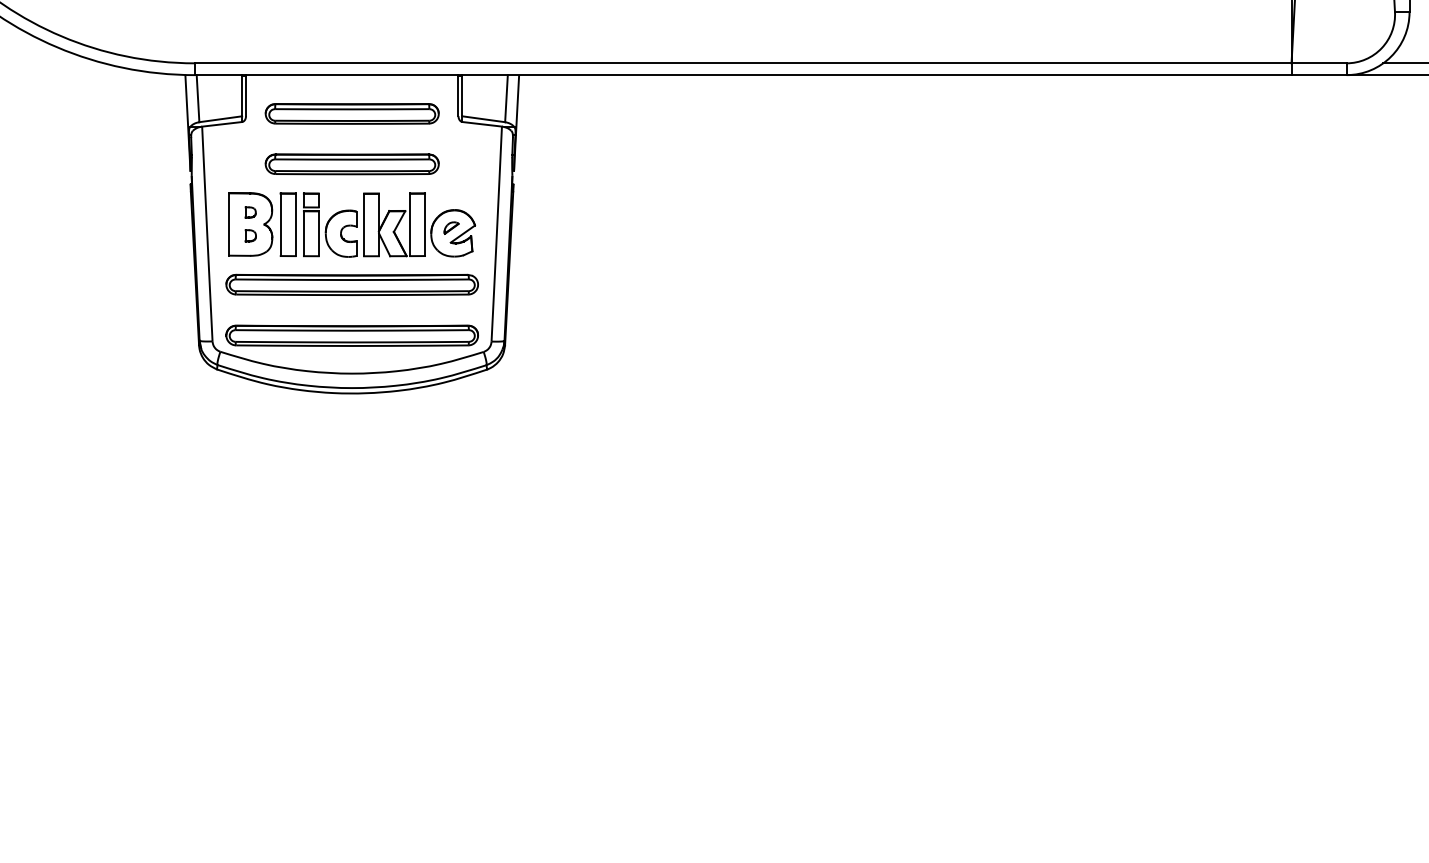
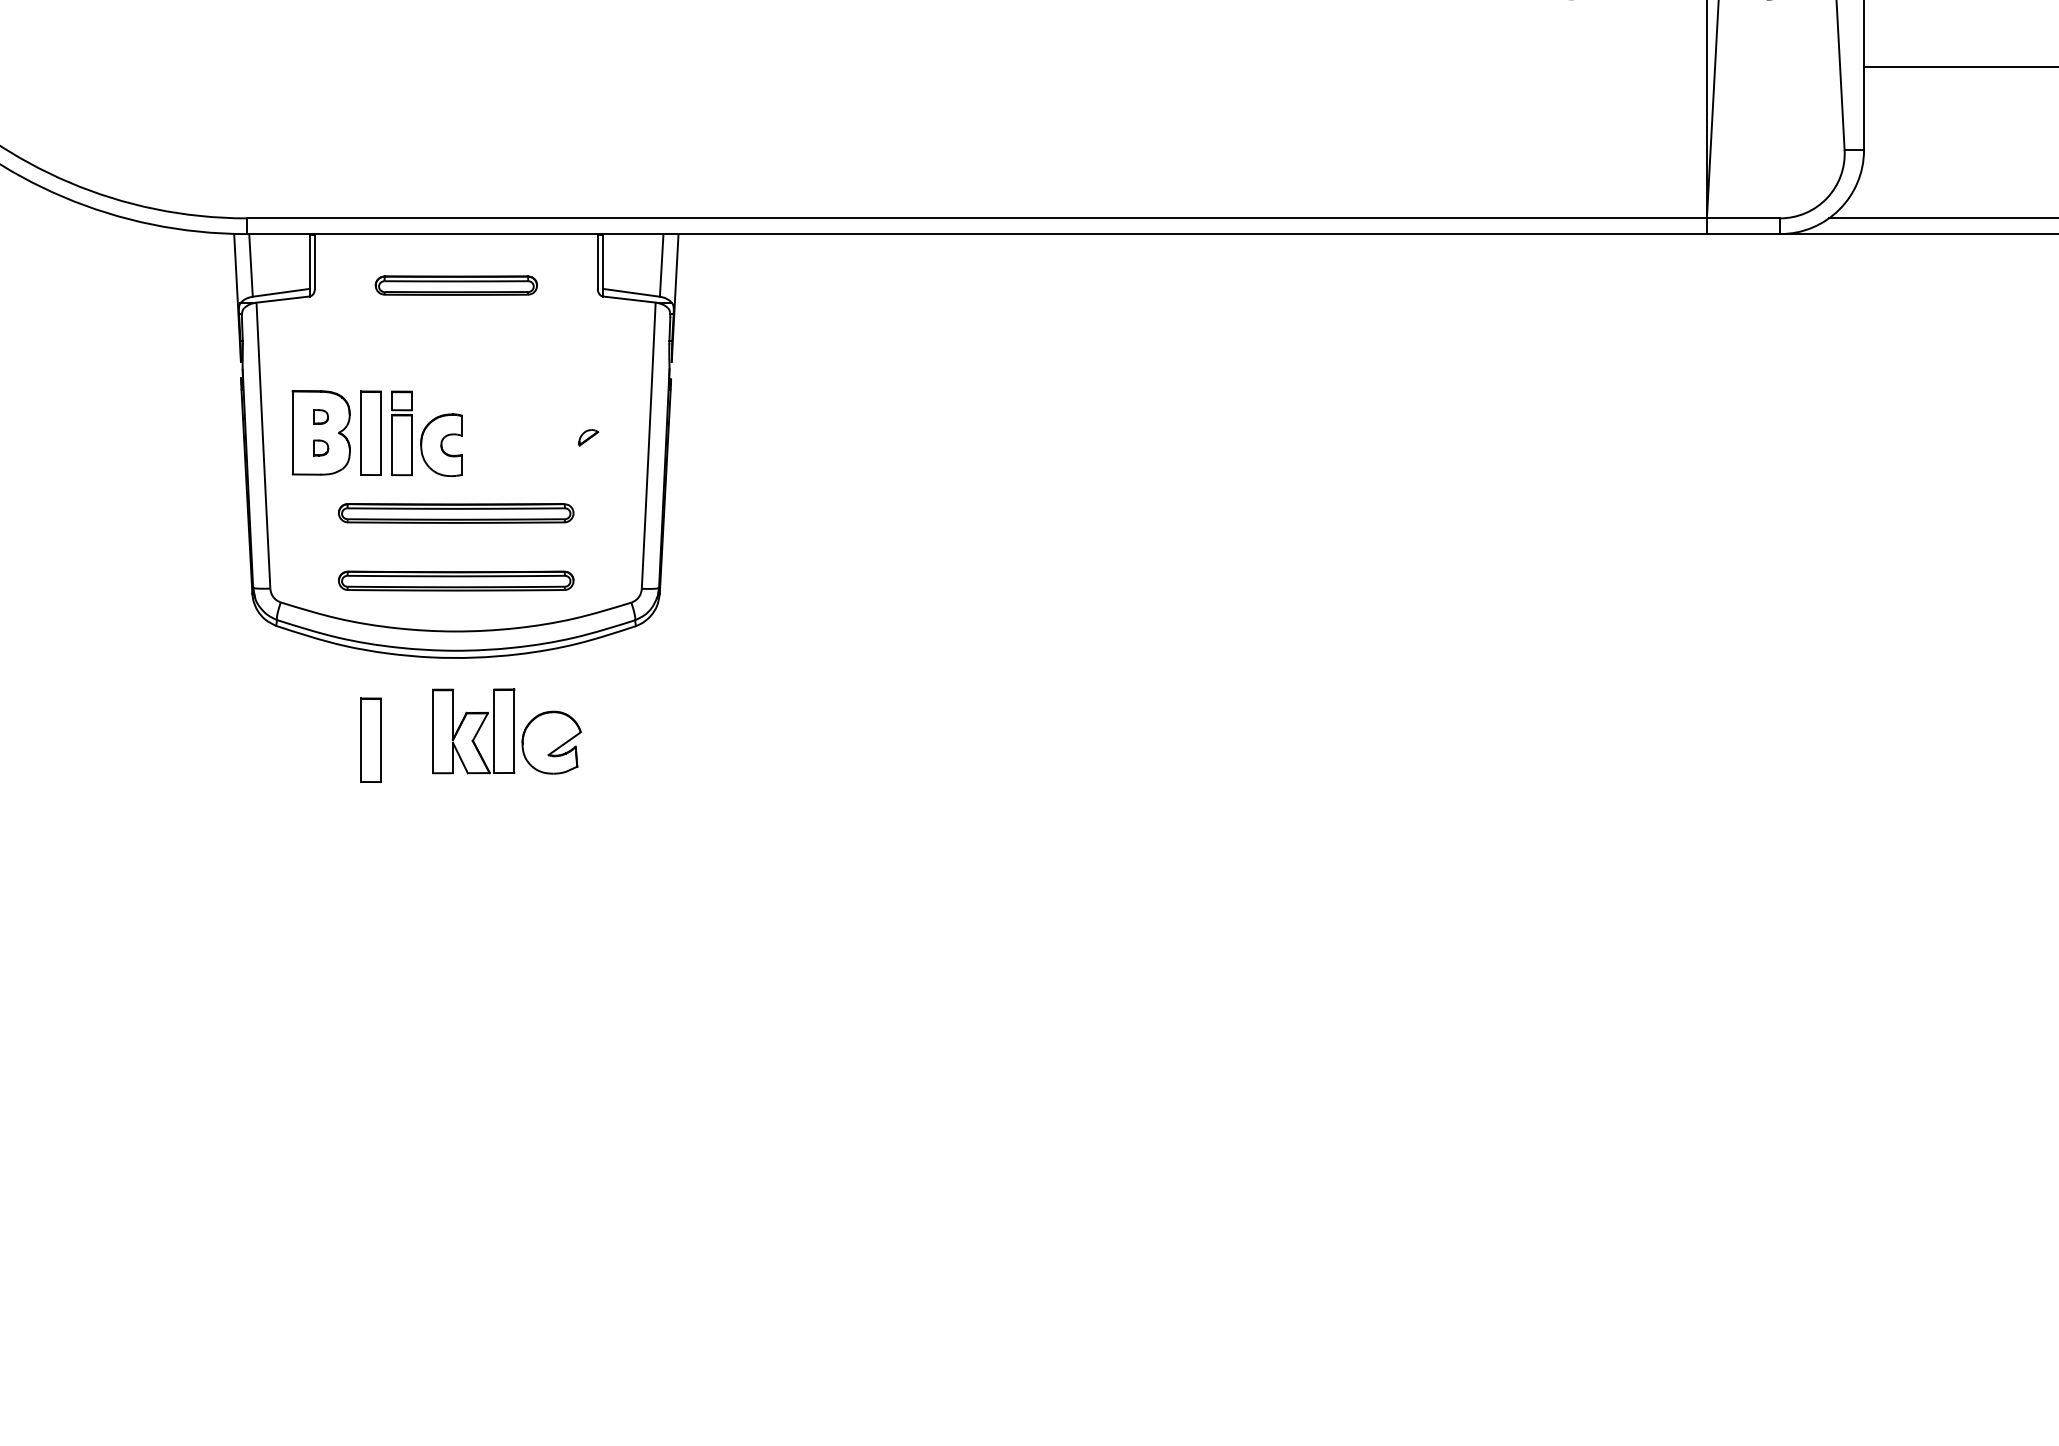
part: (352, 113) -> (456, 285), size x0.7
part: (352, 164) -> (456, 352), removed
part: (419, 224) -> (506, 731), moved
part: (351, 285) -> (455, 513), size x0.7
part: (351, 335) -> (455, 580), size x0.7
part: (287, 454) -> (370, 739), added

